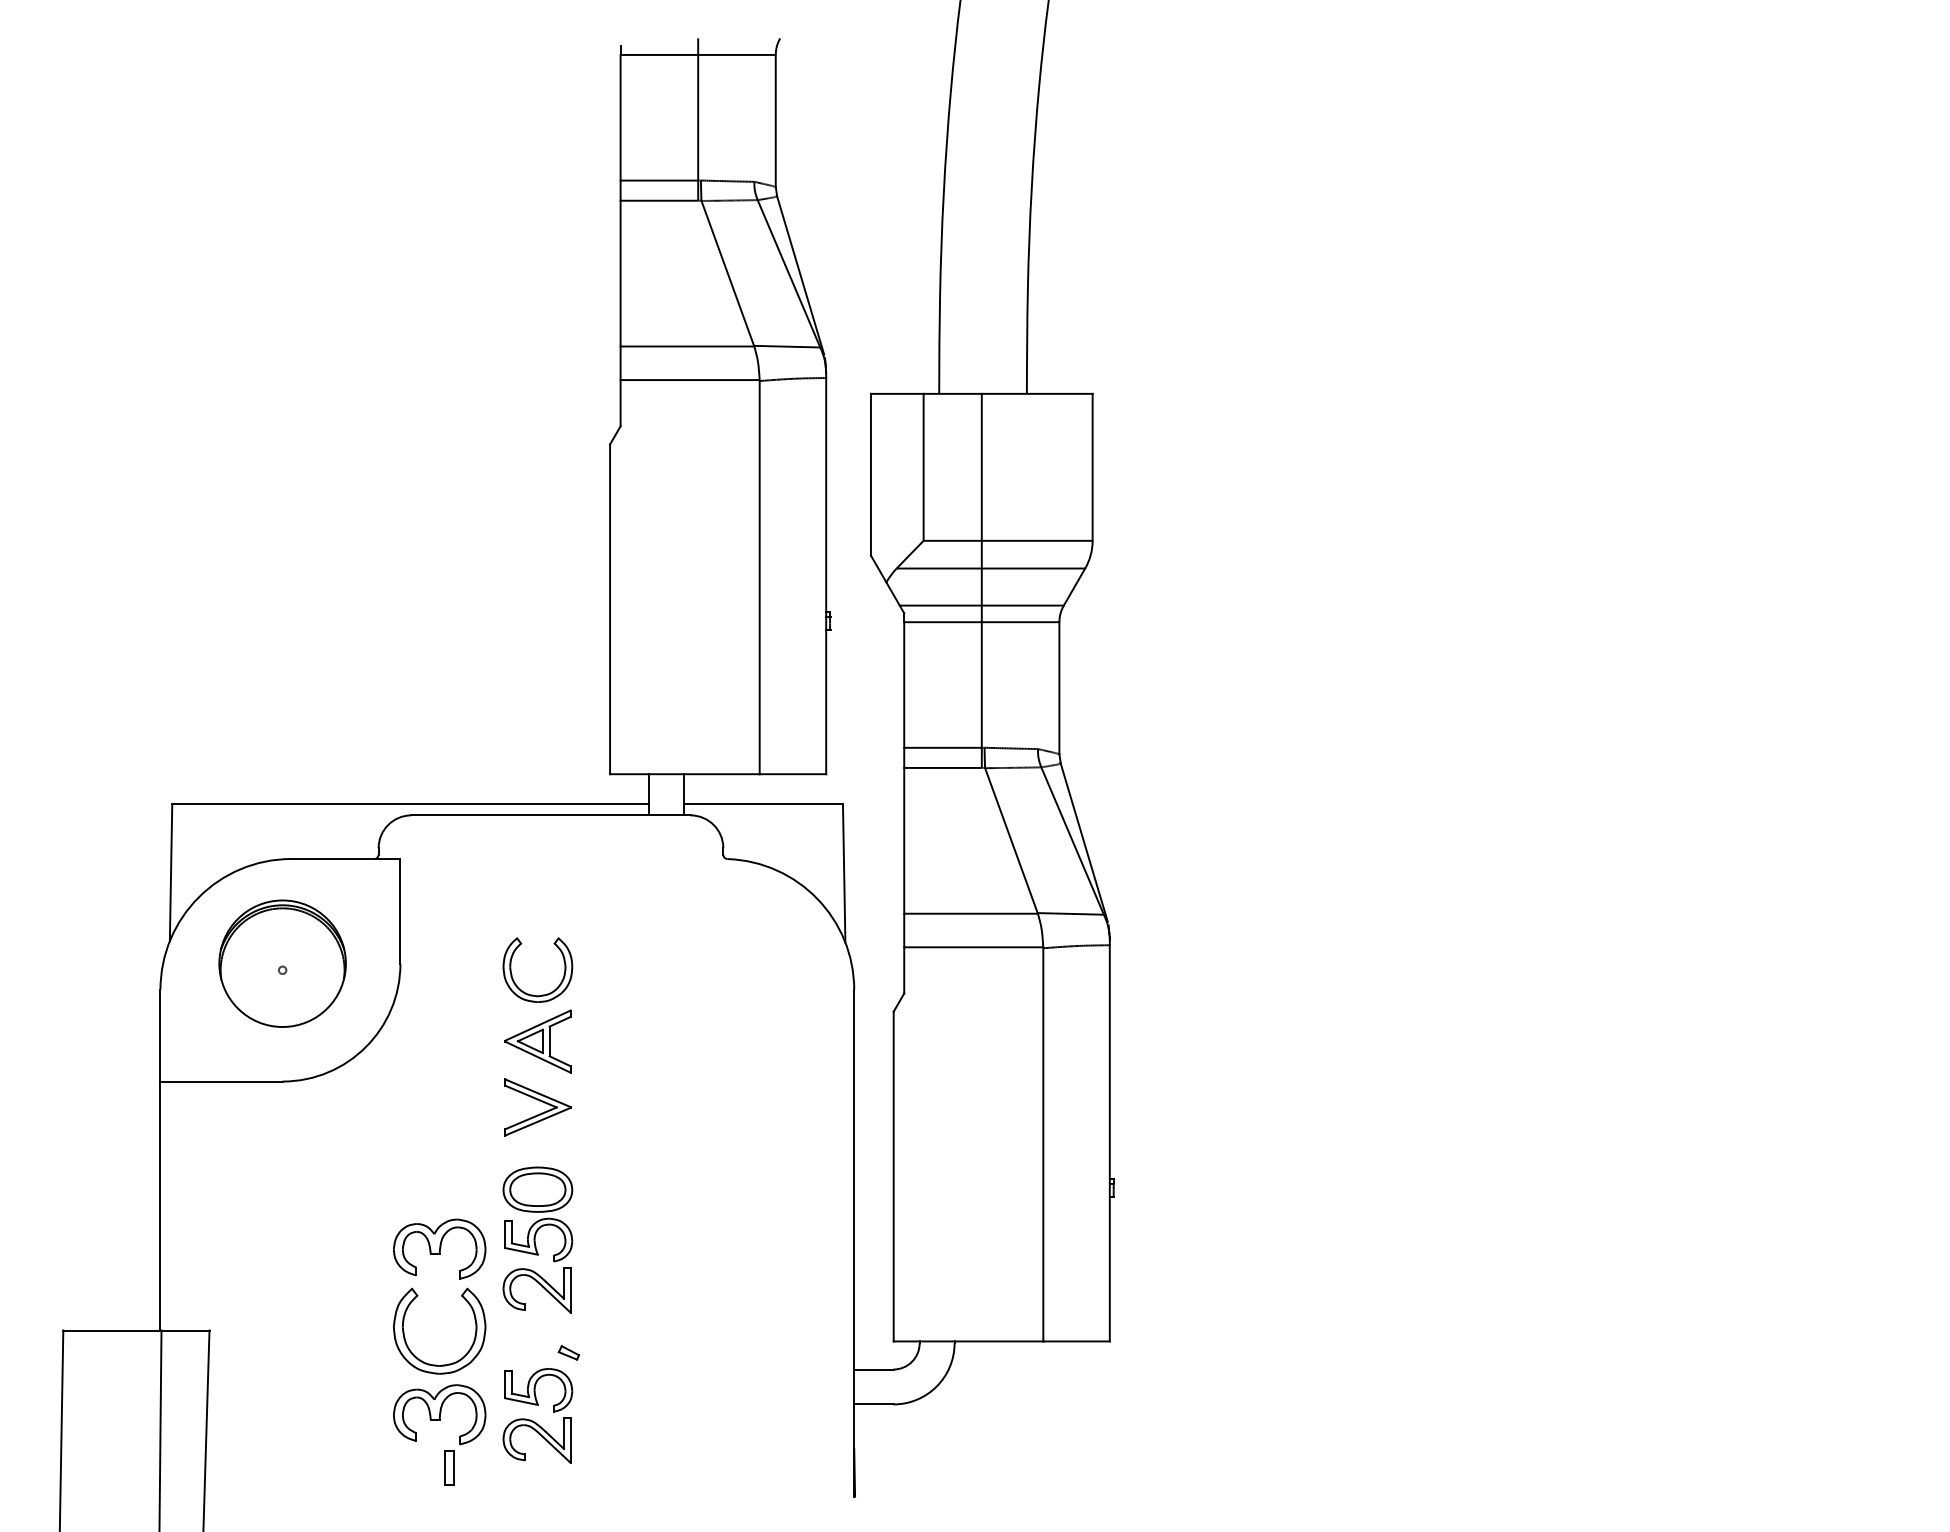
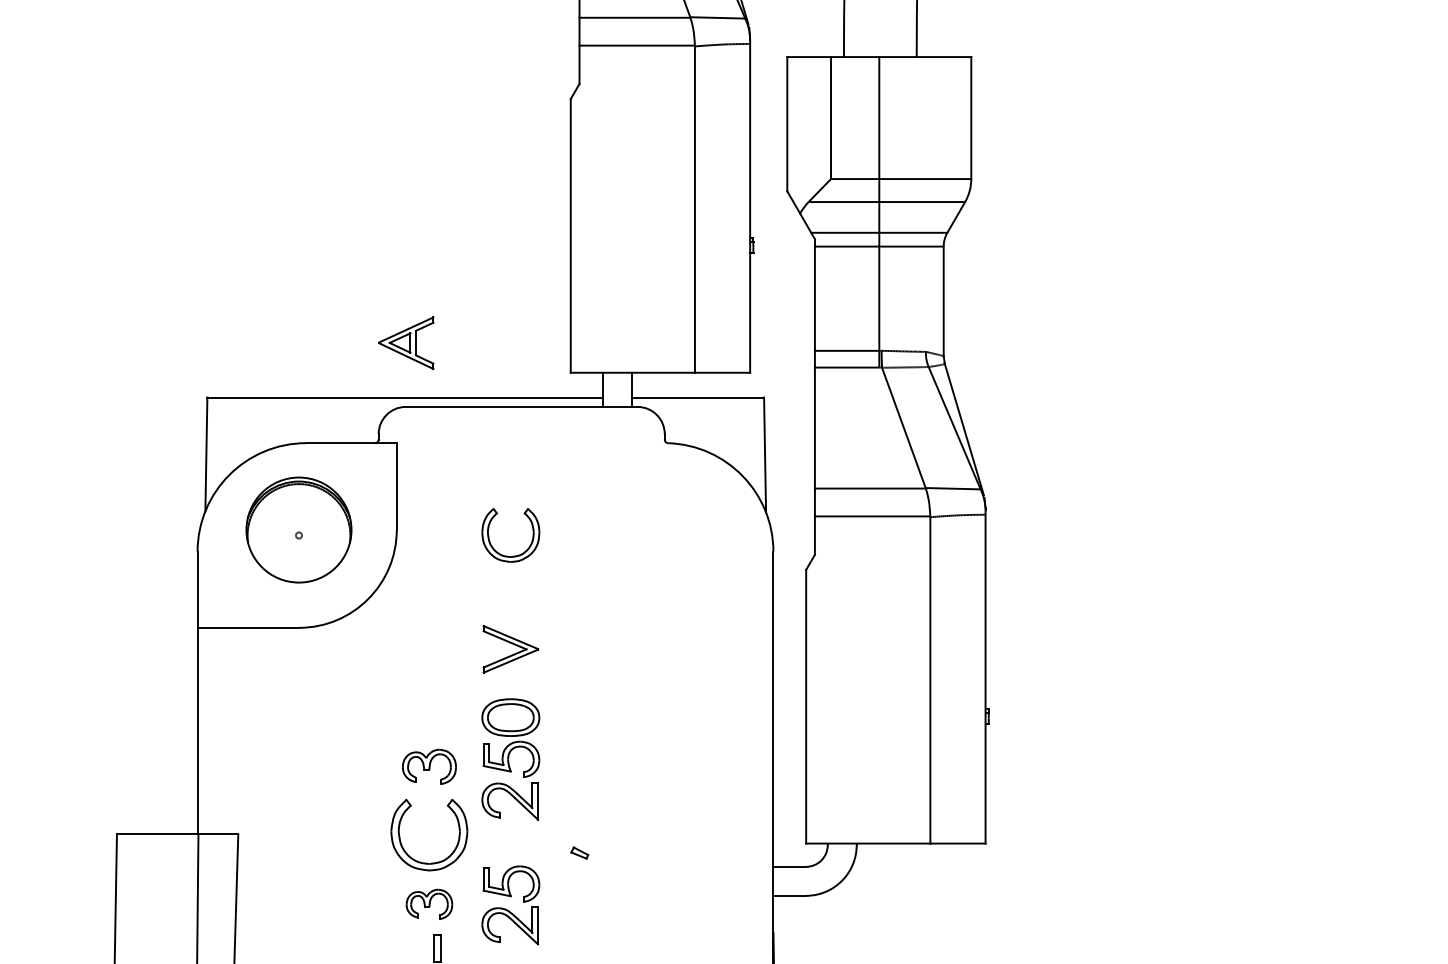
part: (537, 1041) -> (405, 343), moved
part: (439, 1248) -> (429, 766), size x0.7
part: (568, 1352) -> (579, 852), moved
part: (439, 1414) -> (429, 904), size x0.6

